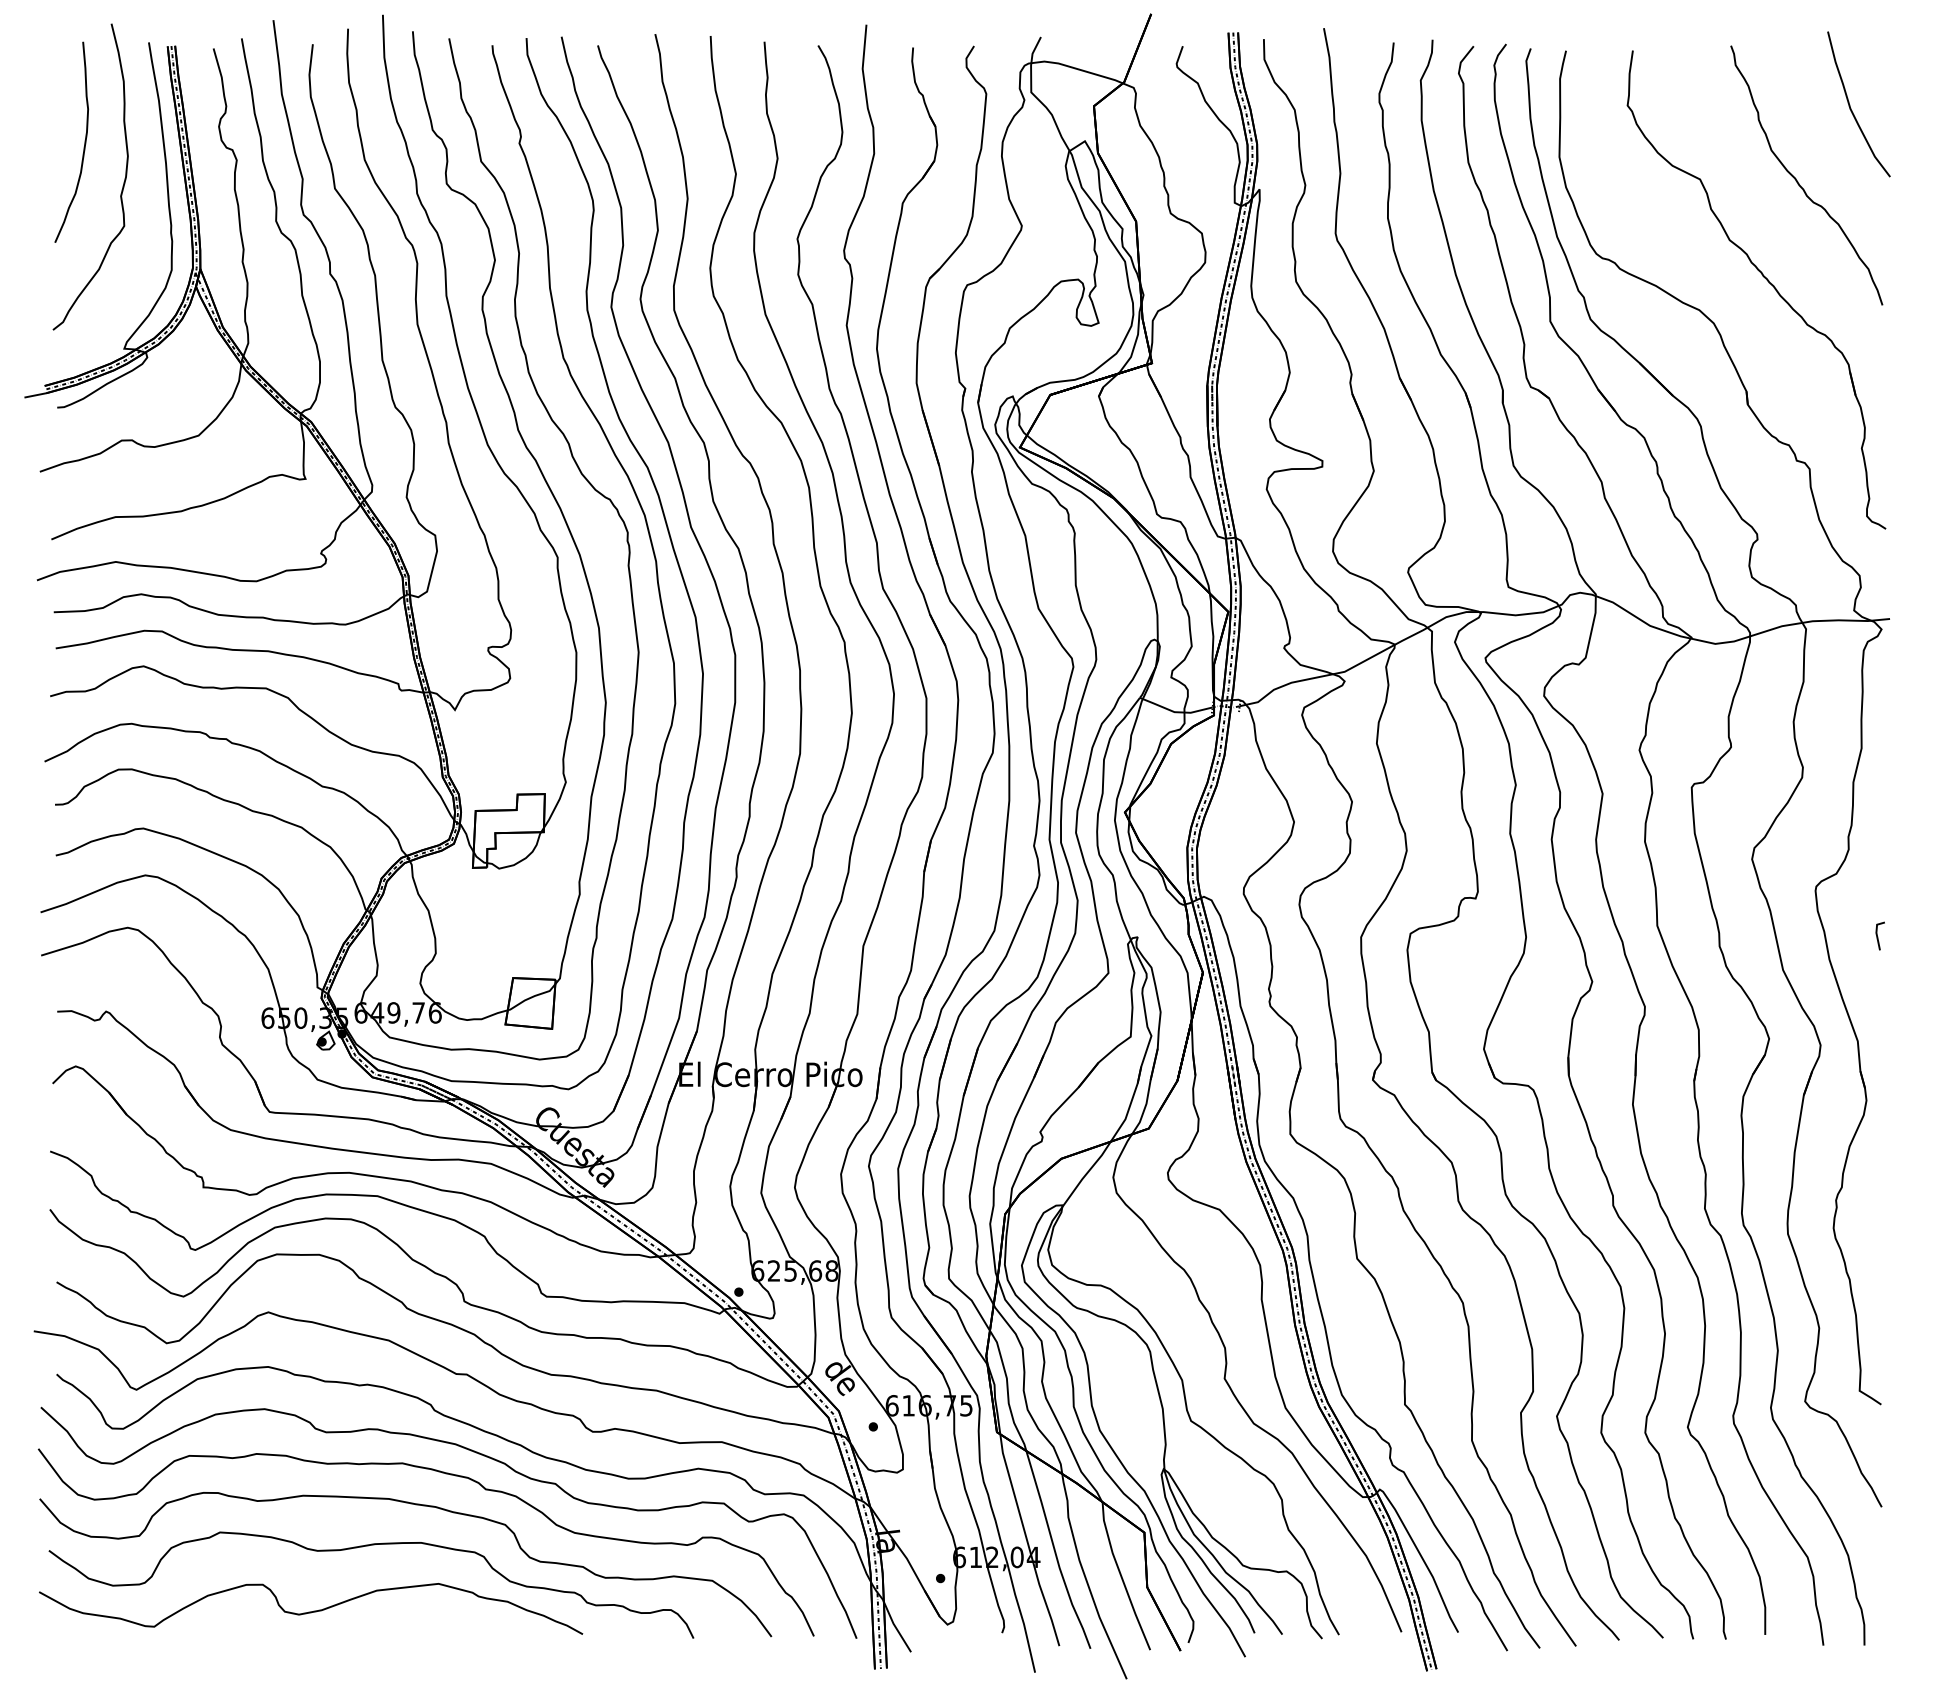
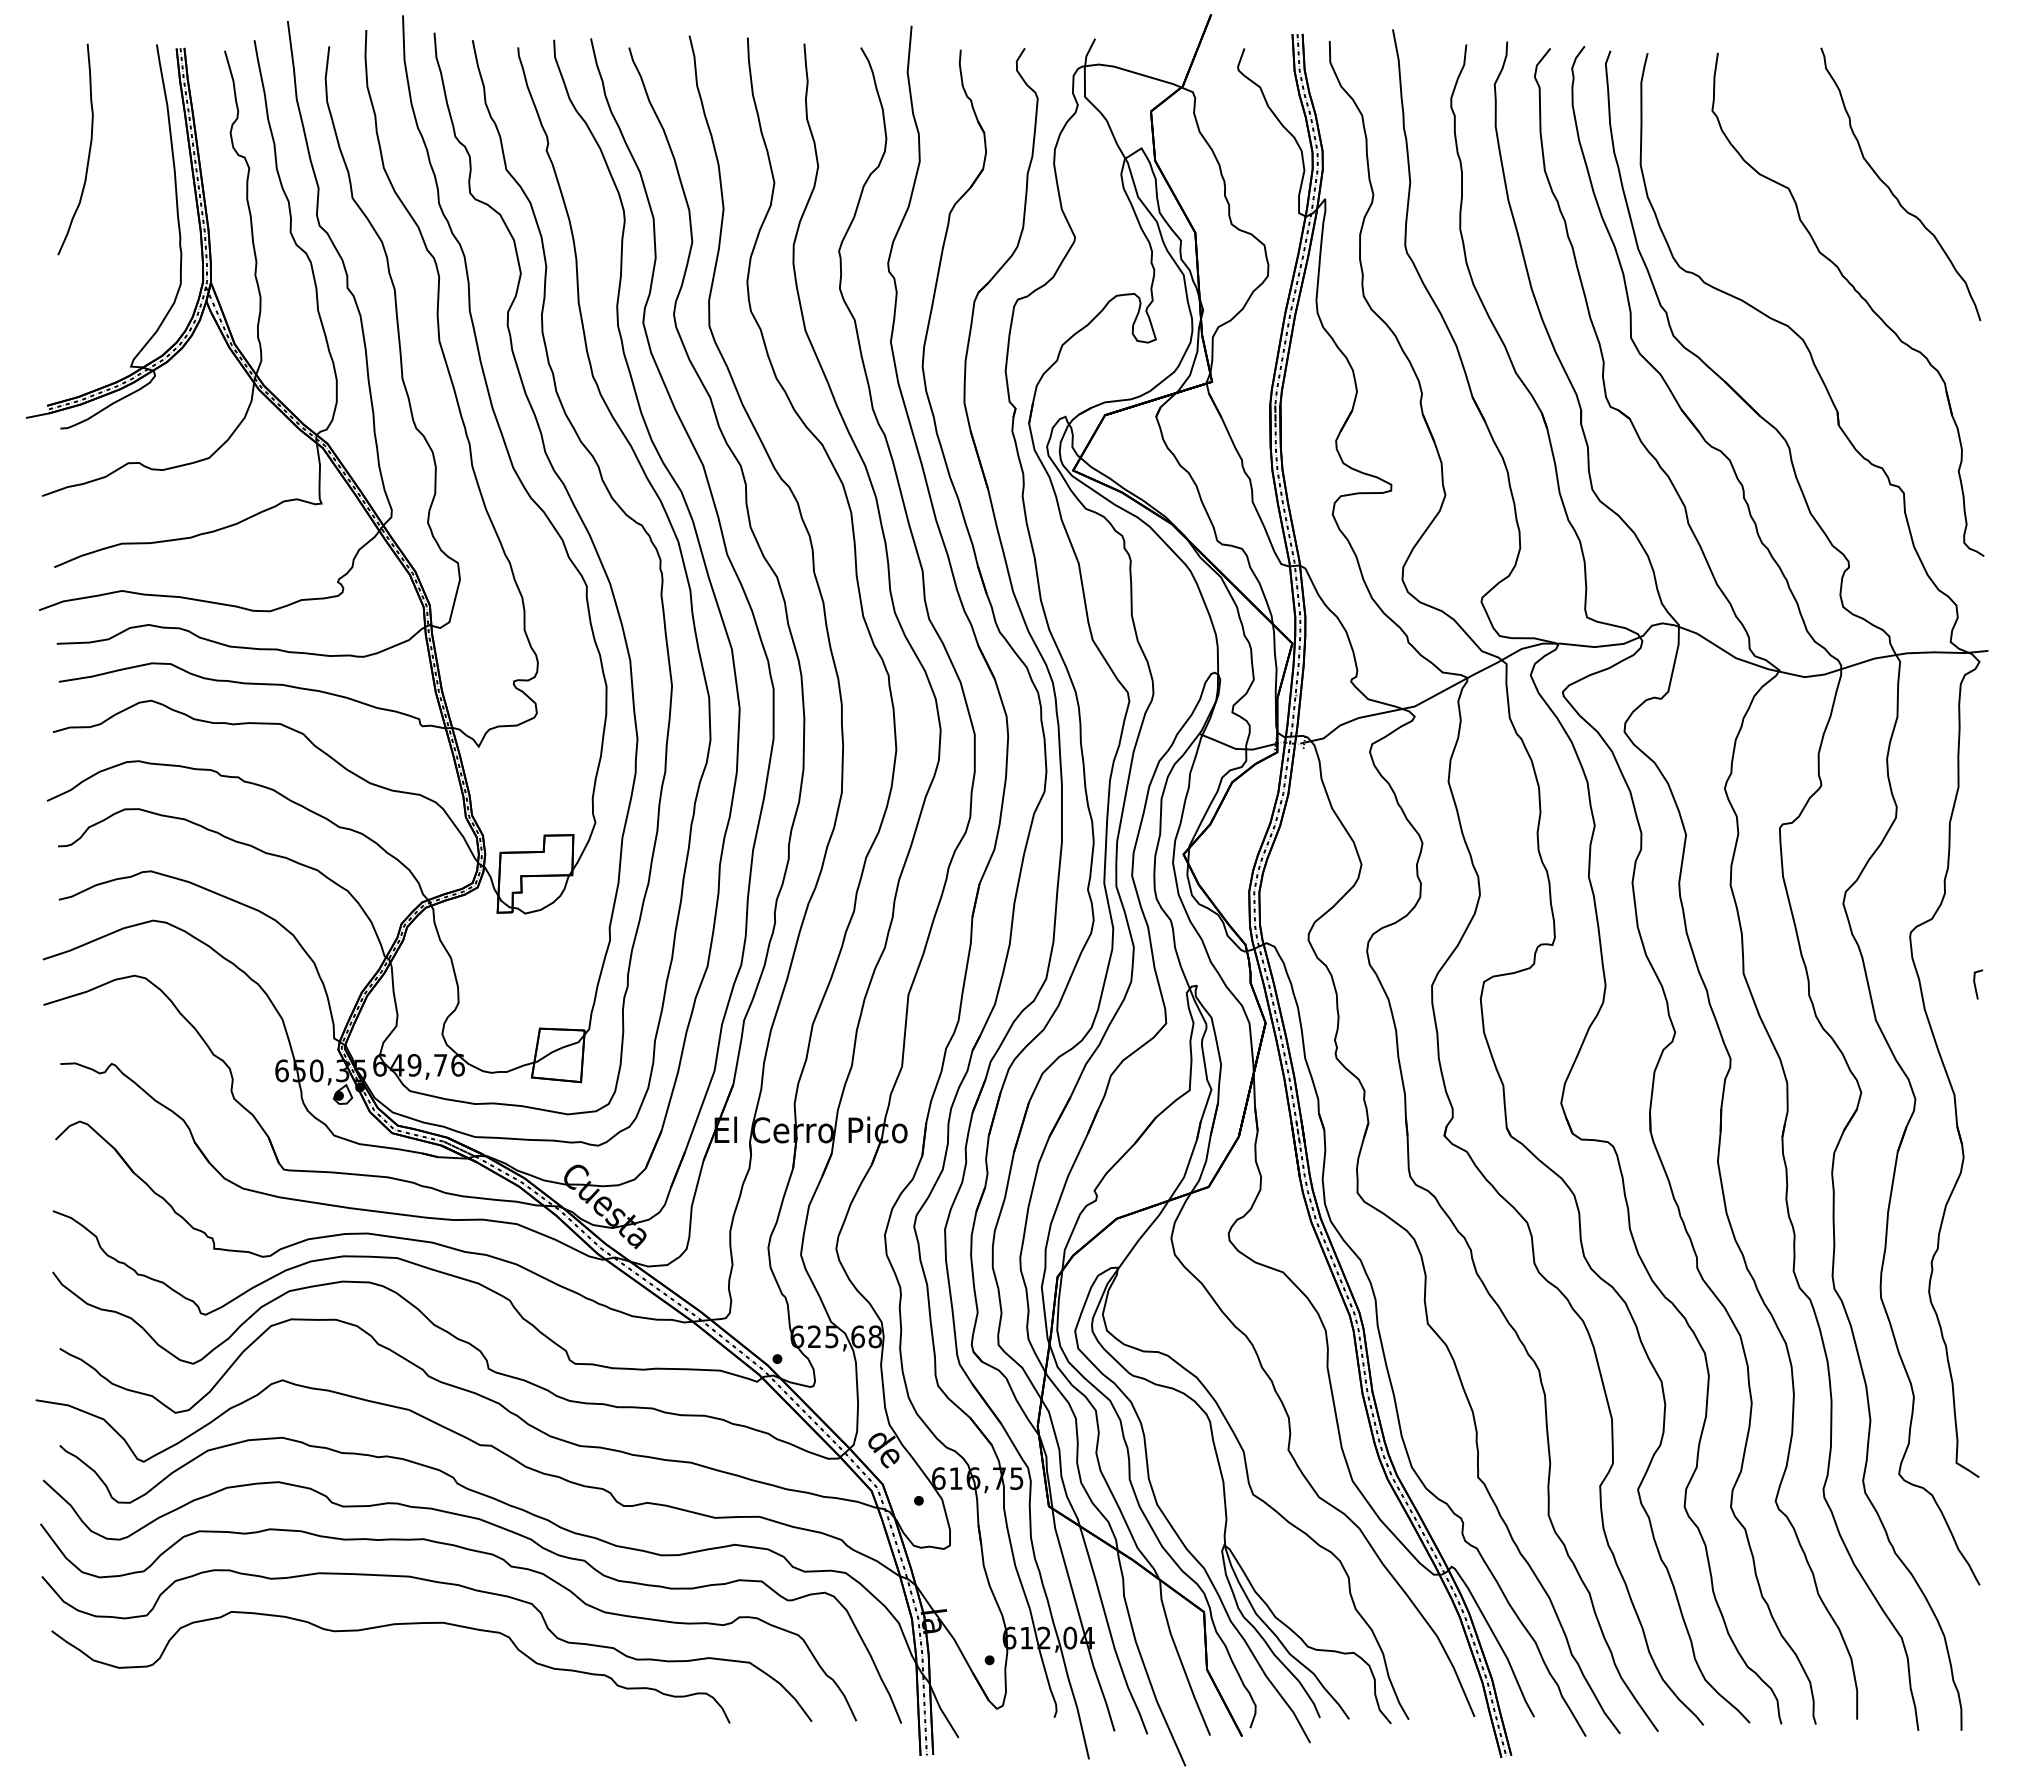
curve: (1851, 107) -> (1947, 112), removed
curve: (122, 184) -> (129, 193), removed
curve: (311, 1611) -> (327, 1694), removed

